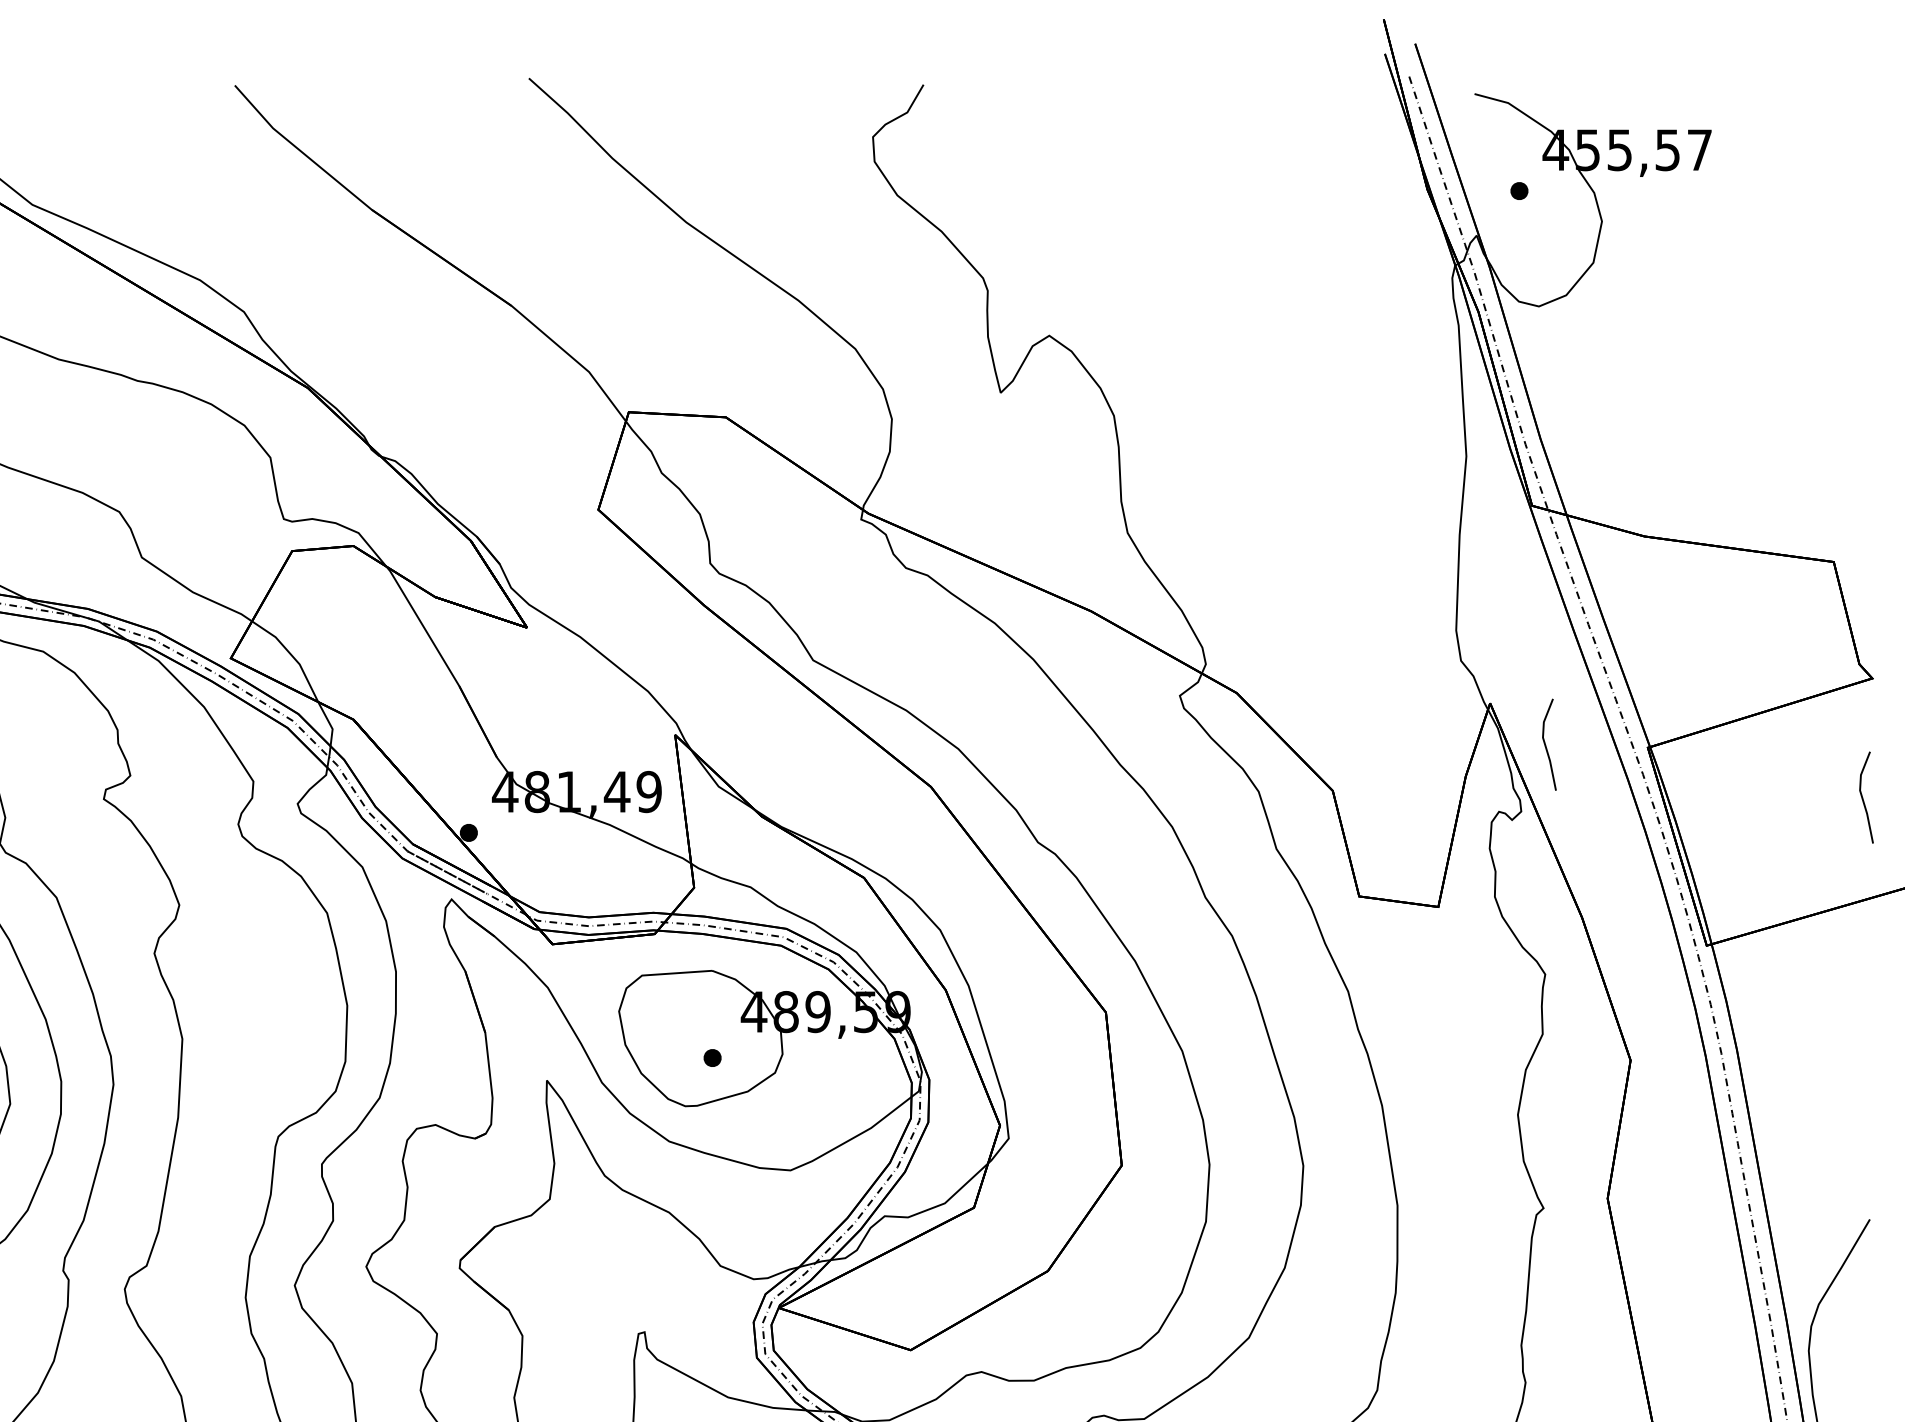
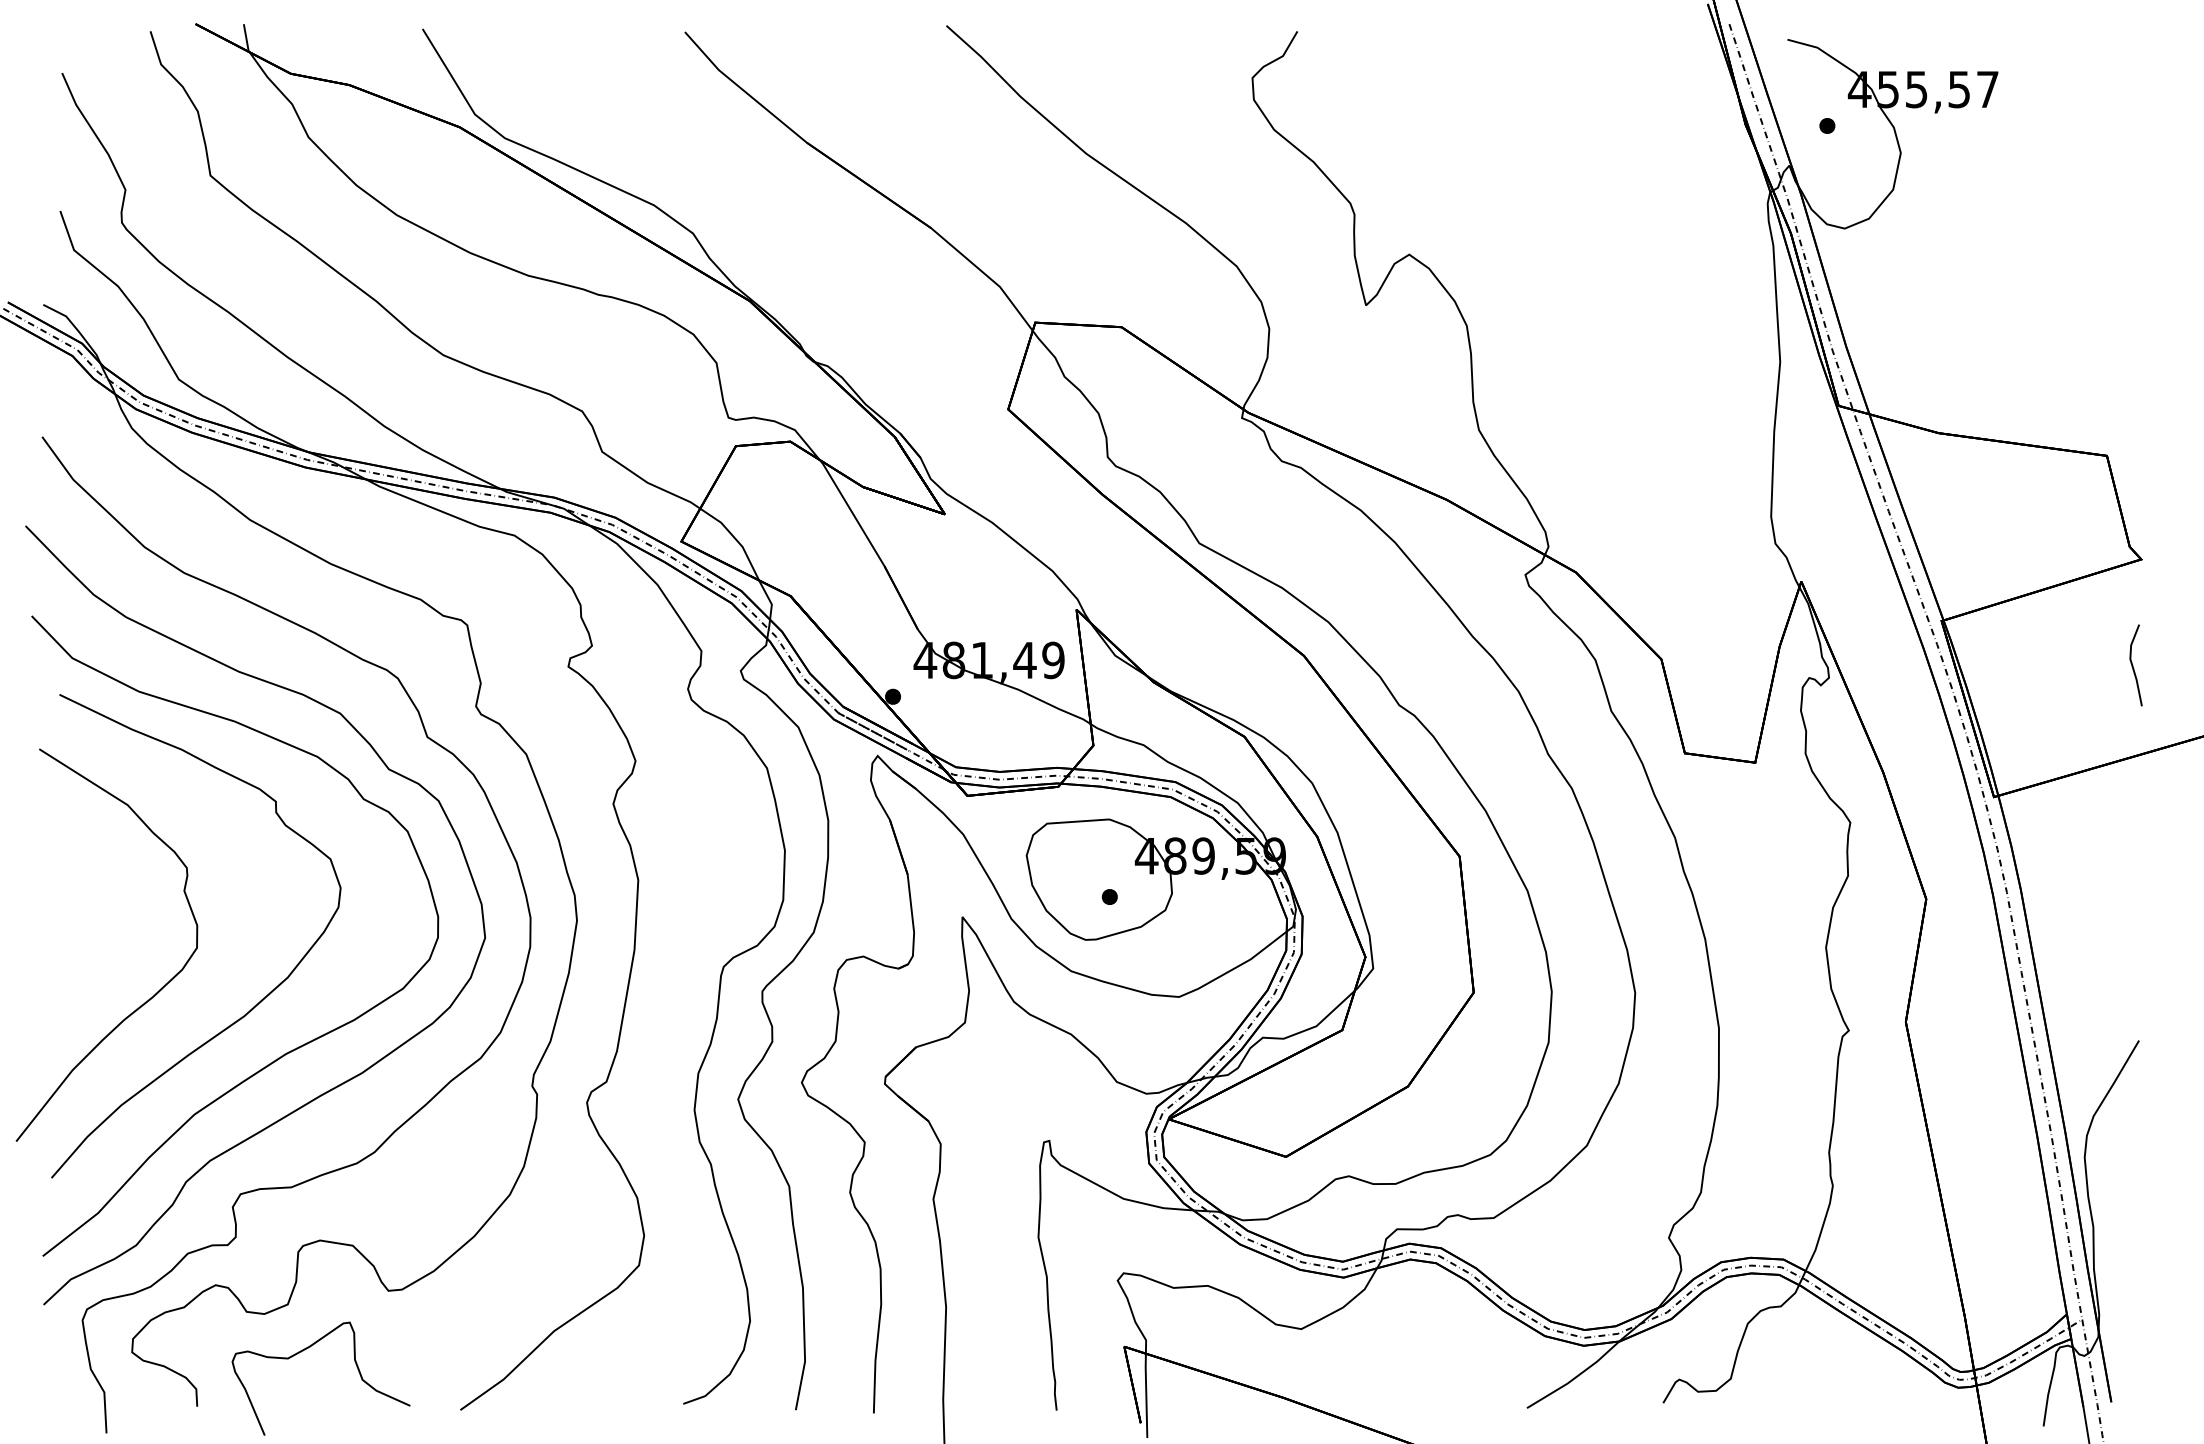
line: (1546, 744) -> (1851, 618), removed

